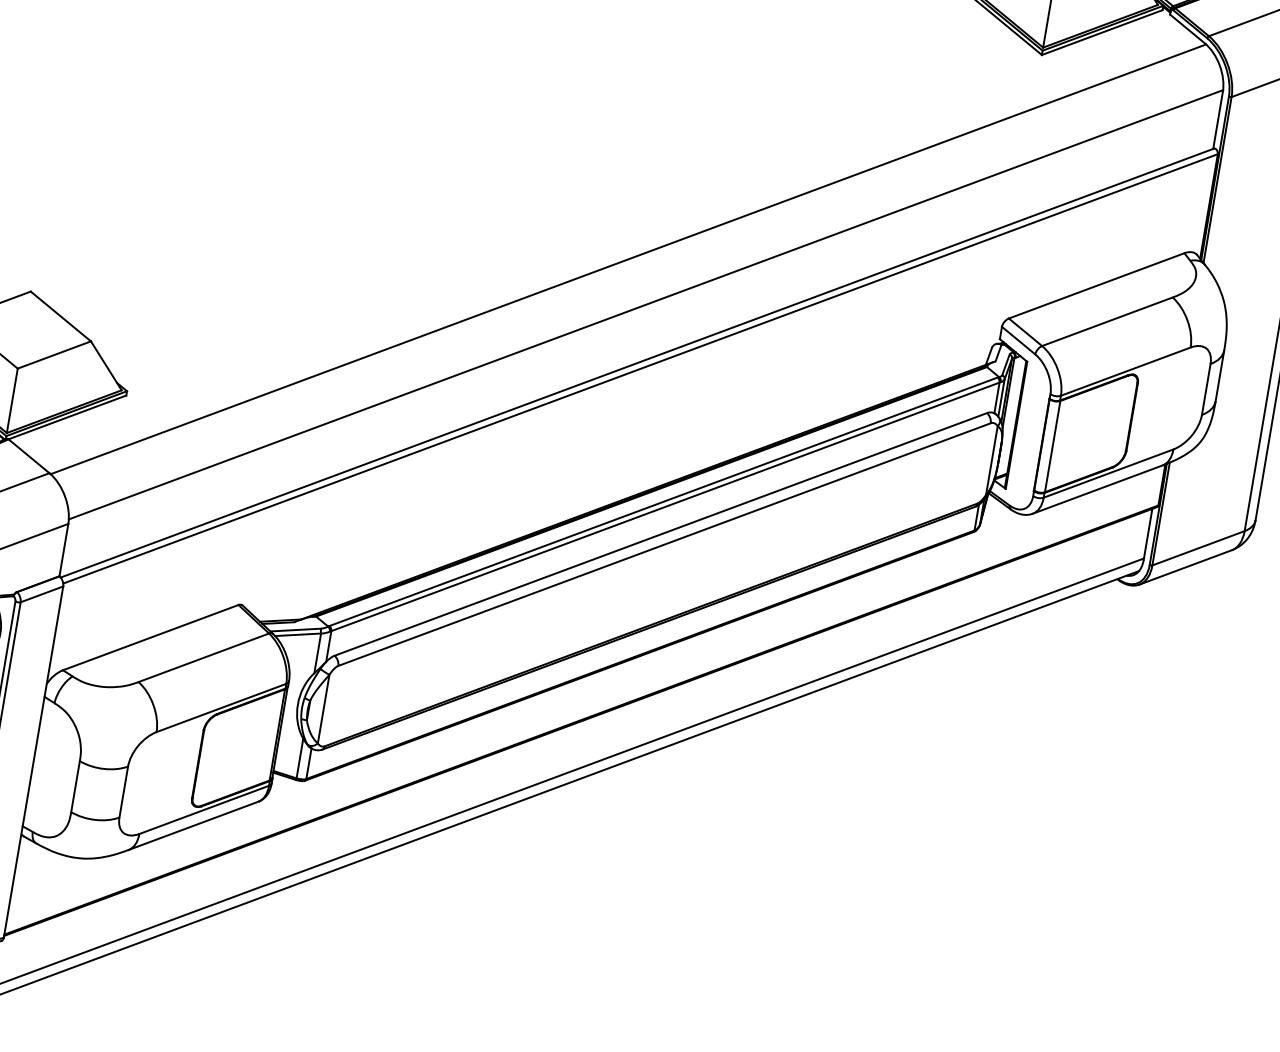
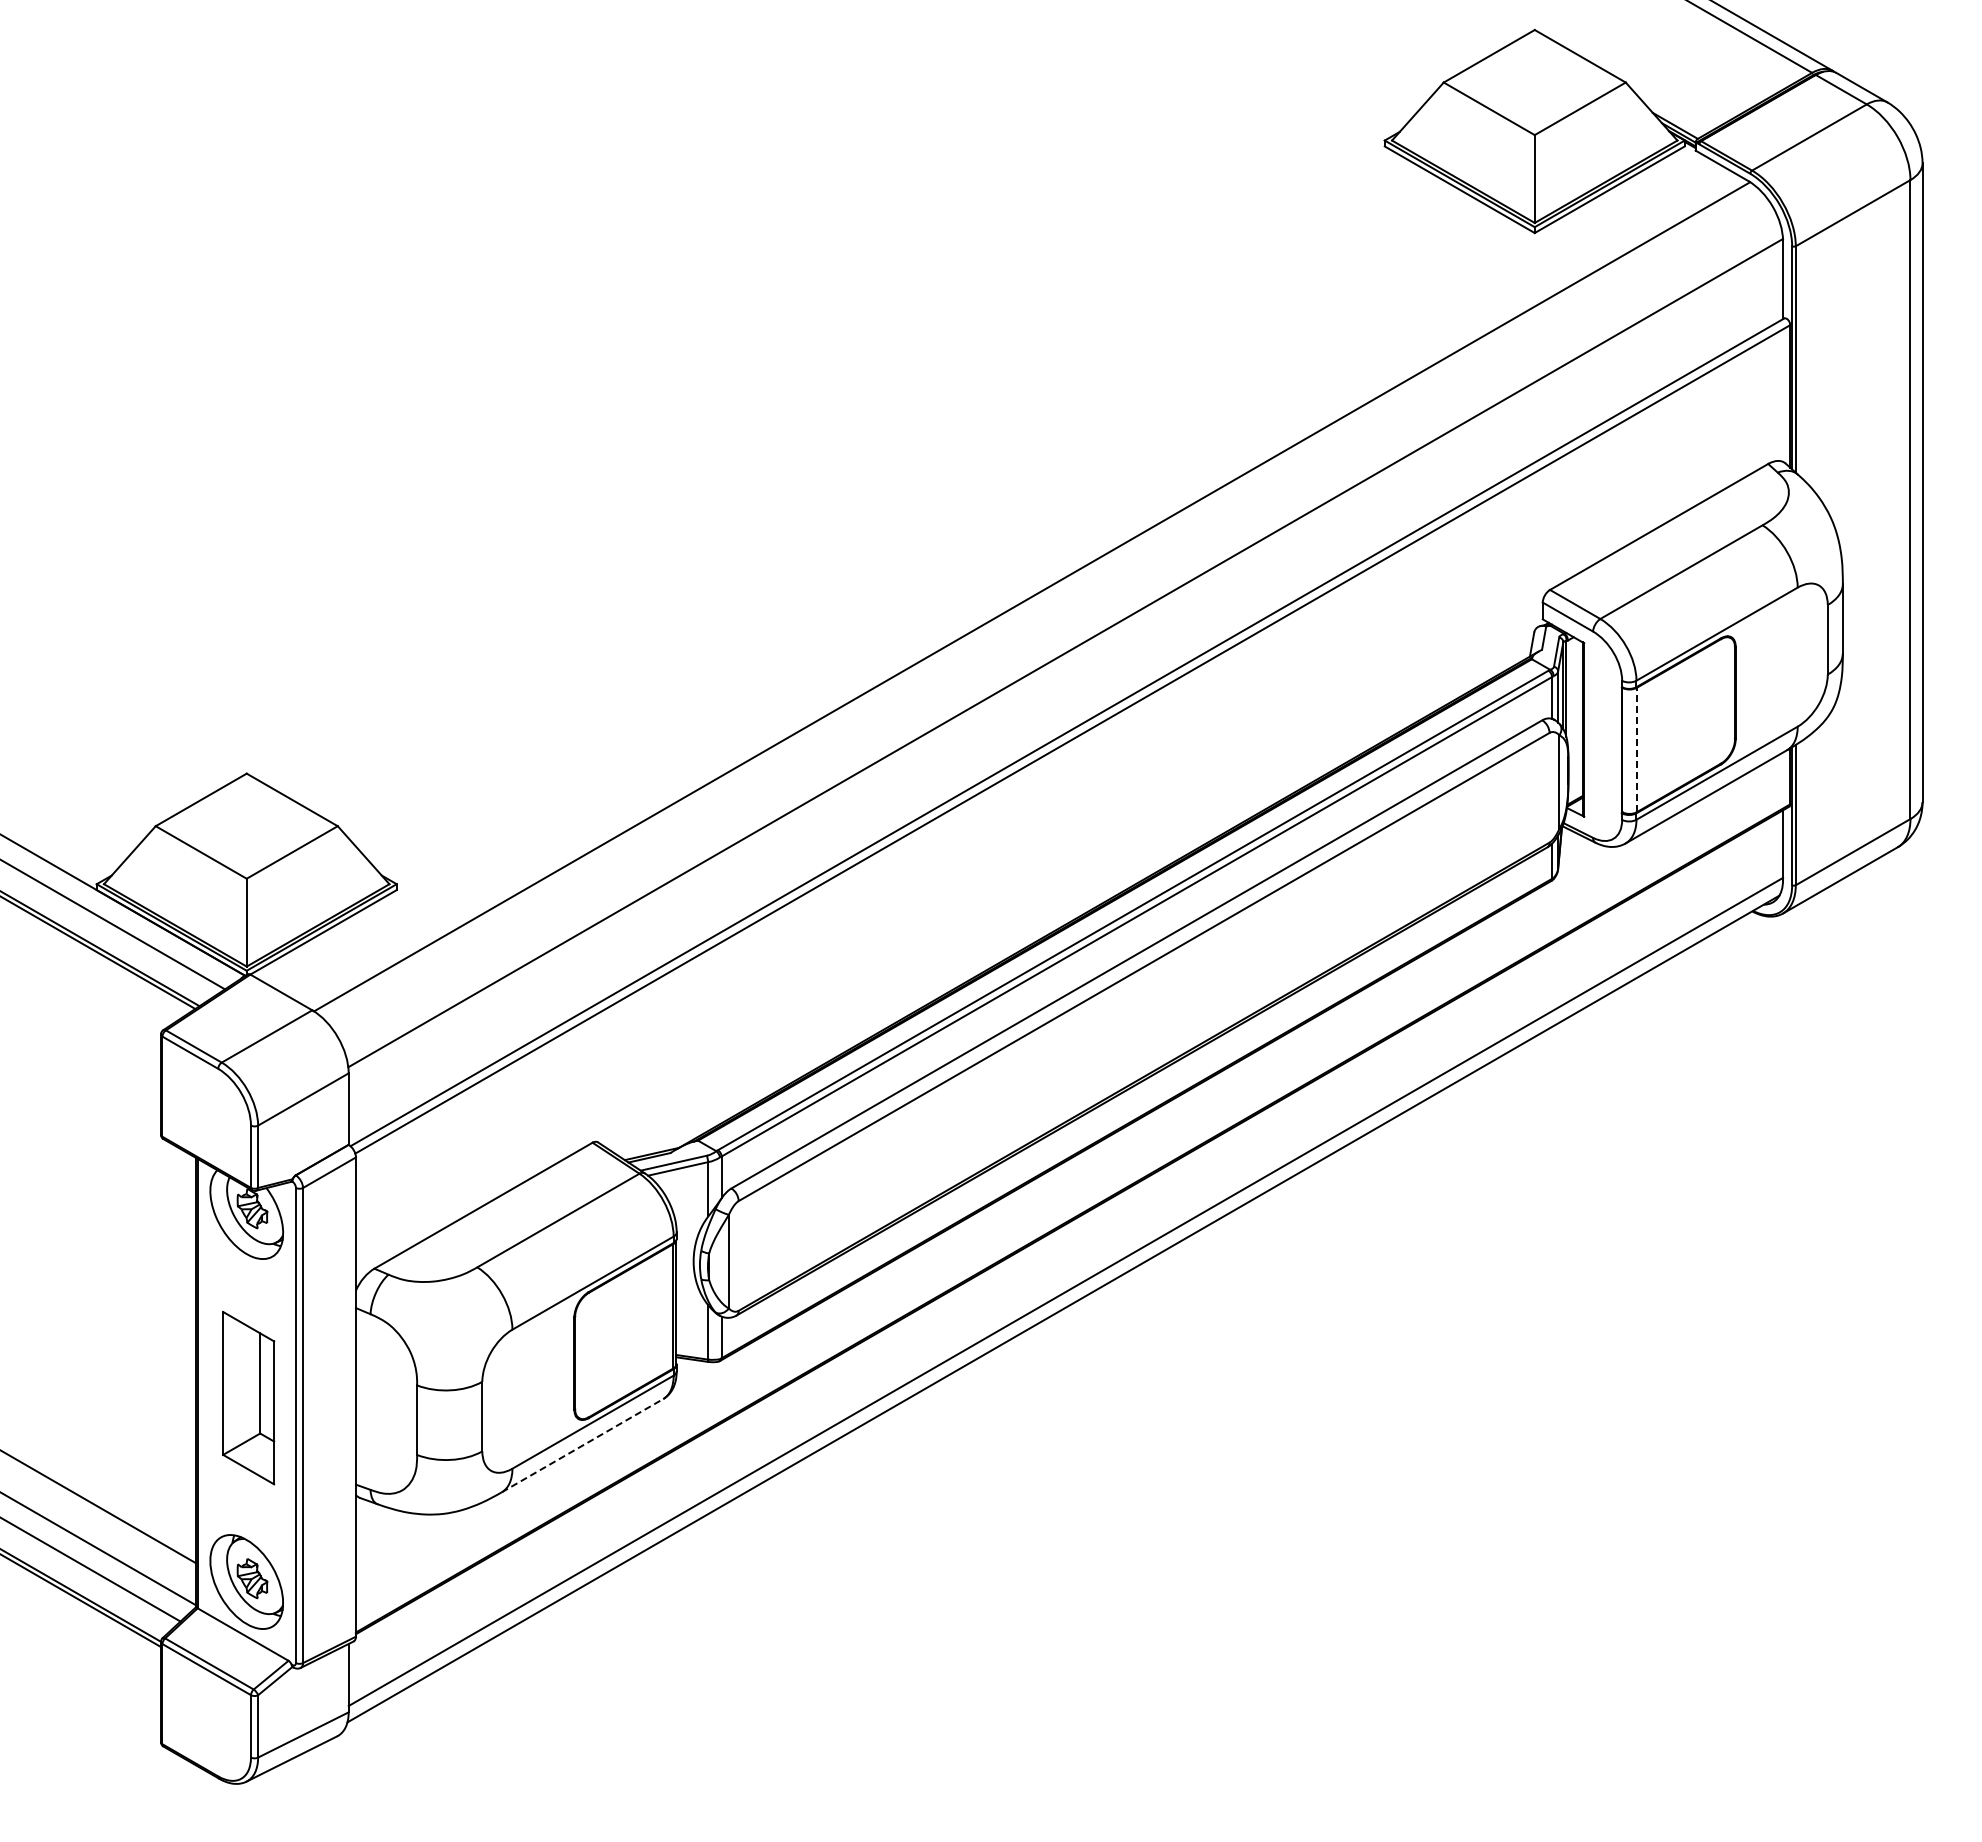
line: (1052, 446) -> (1636, 749), solid -> dashed
line: (193, 825) -> (582, 1445), solid -> dashed

